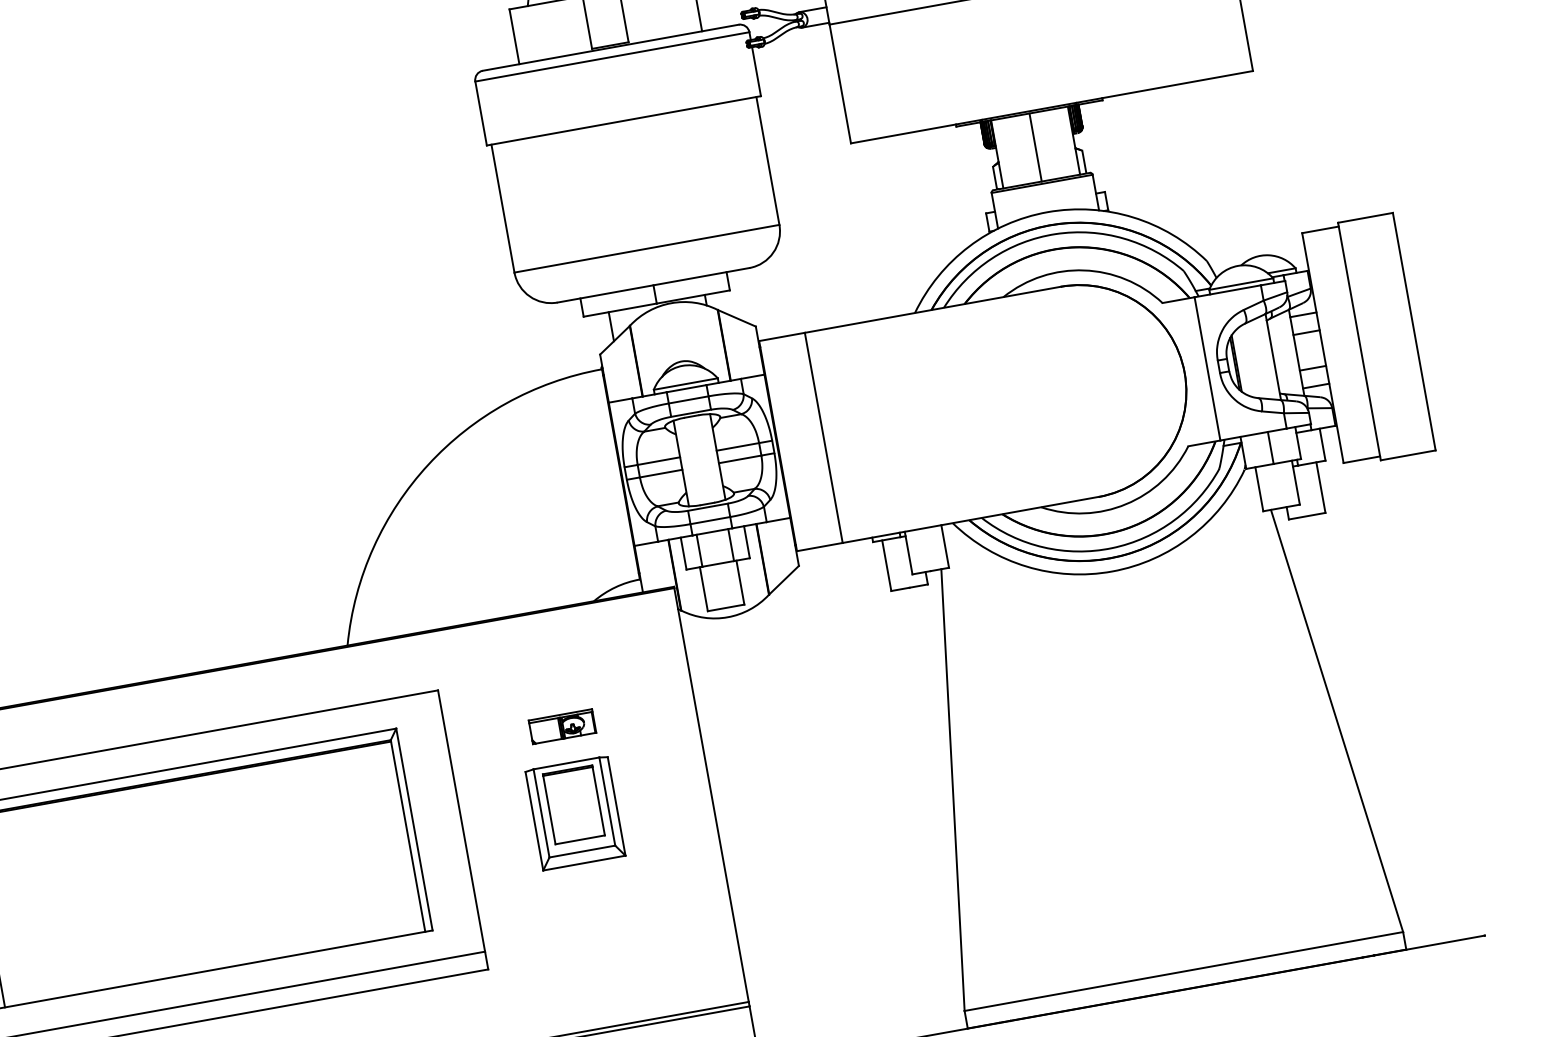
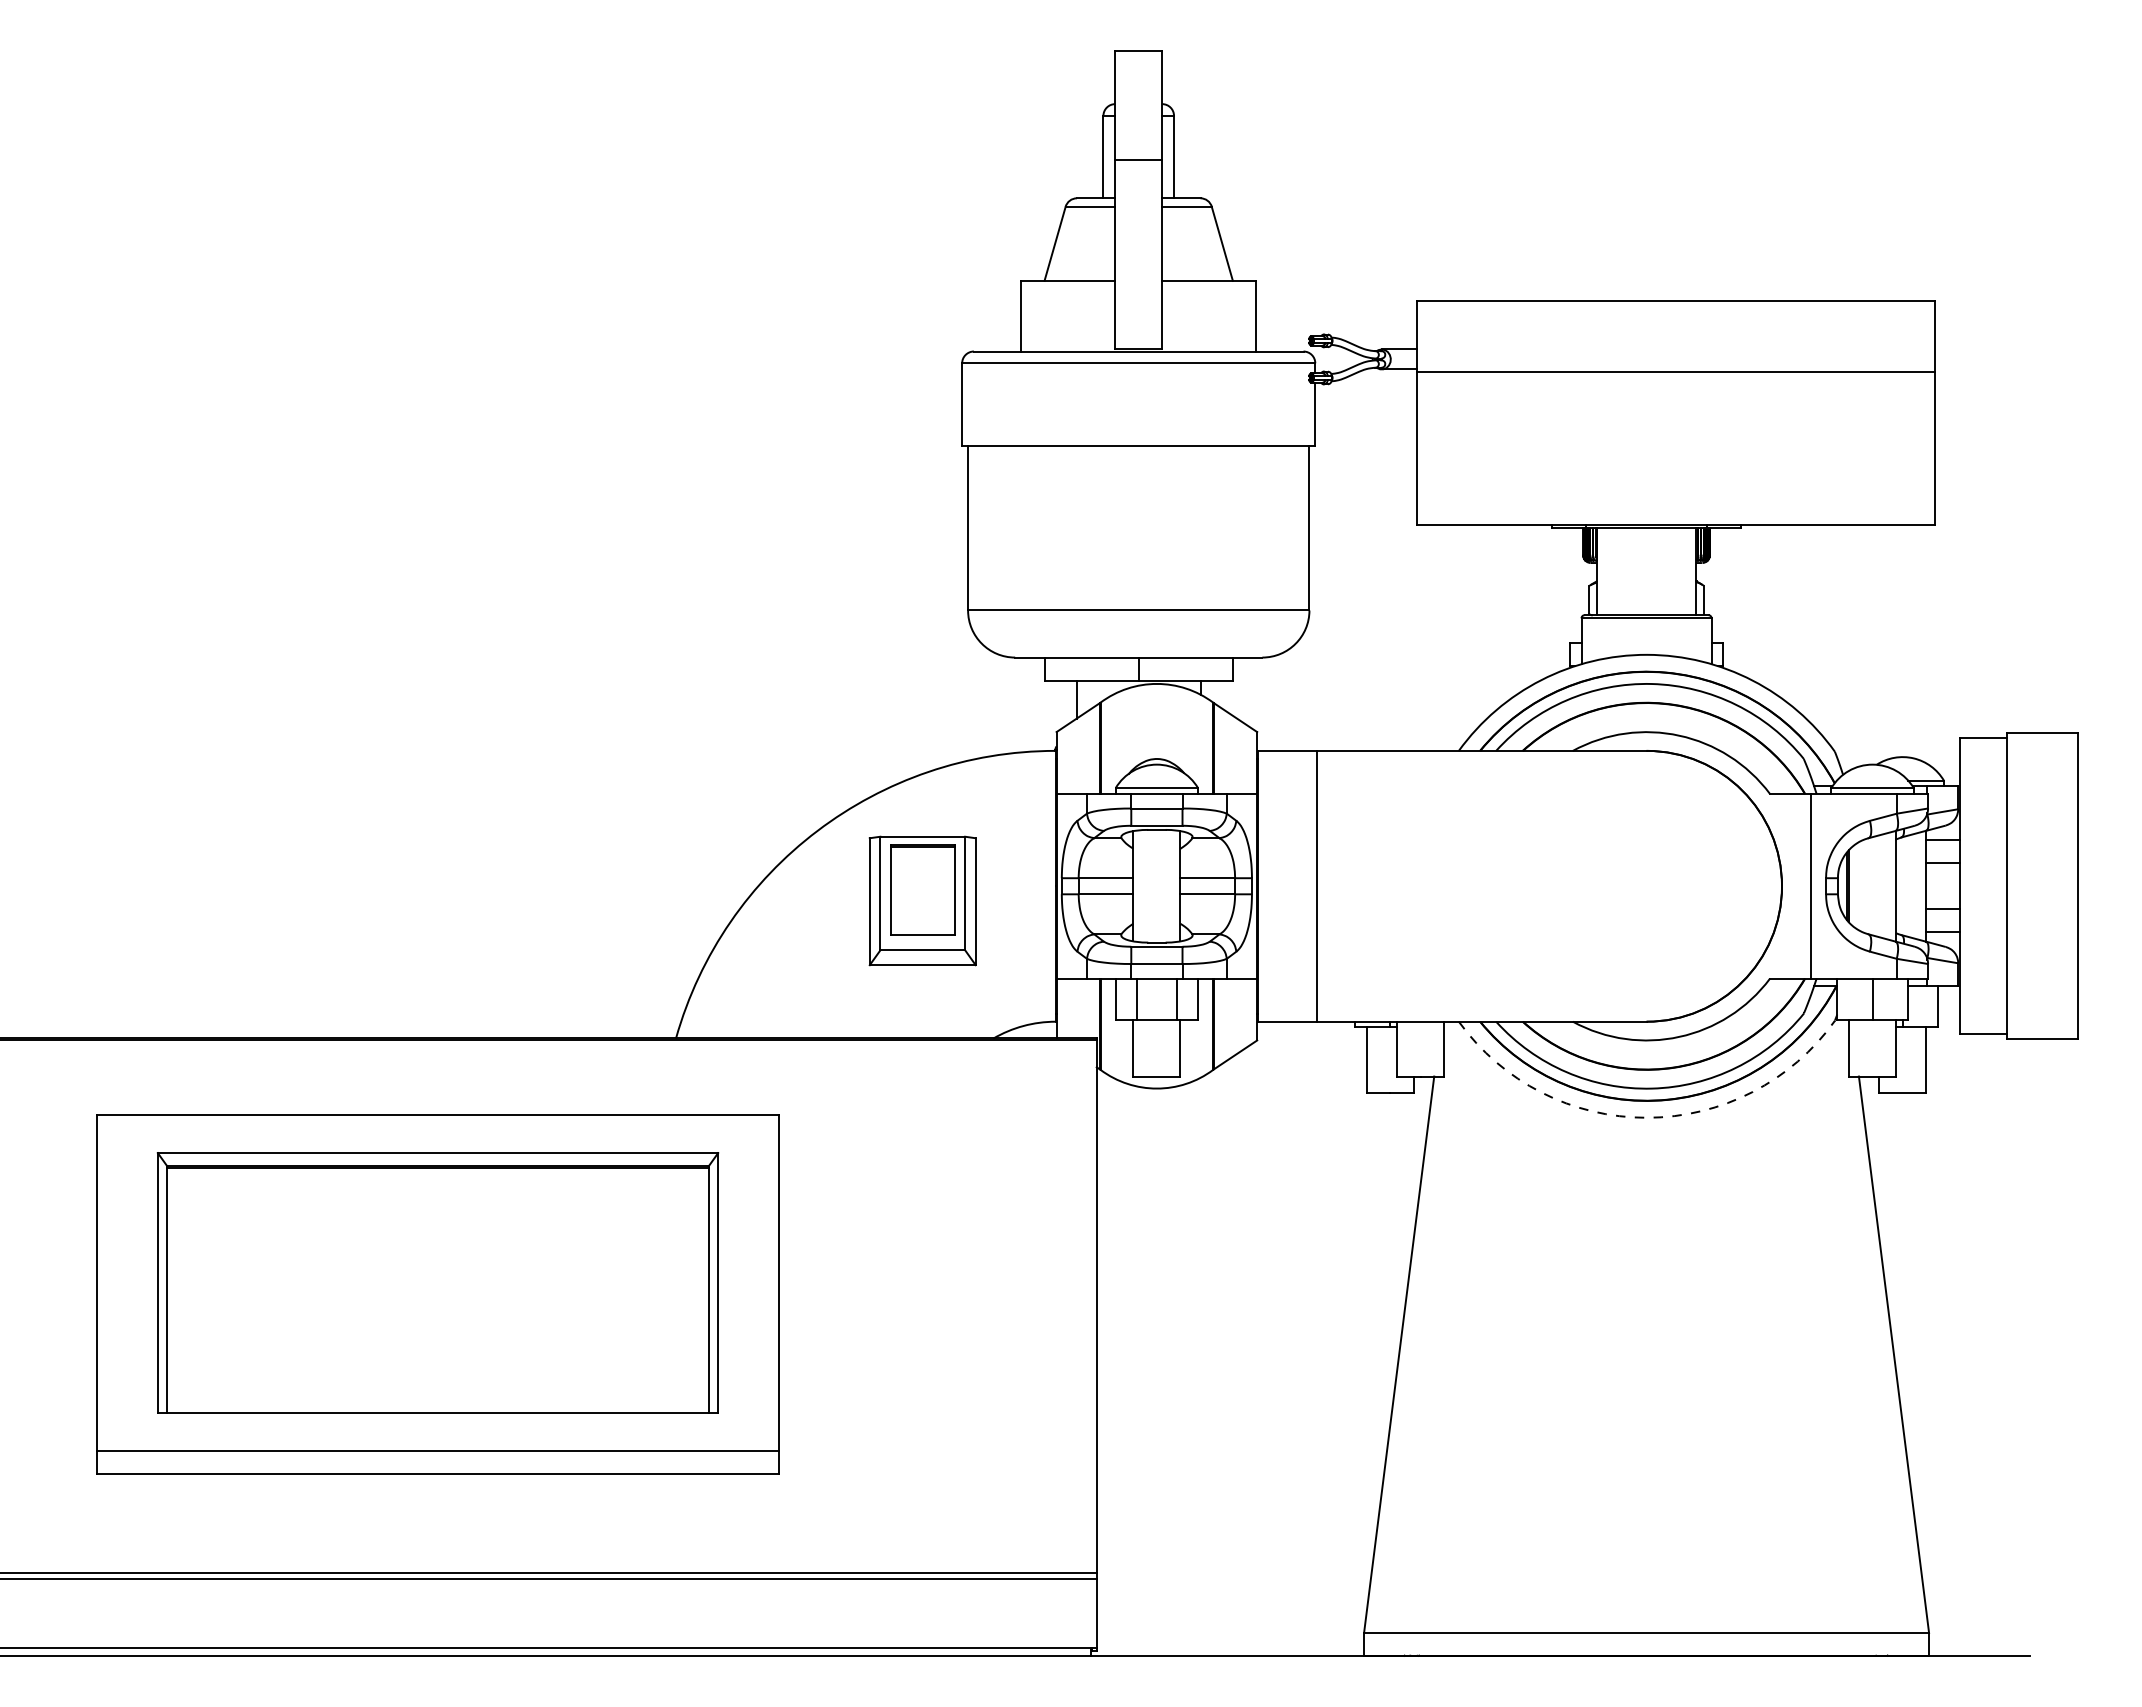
line: (1035, 147) -> (1646, 571), removed
arc: (1112, 571) -> (1647, 1117), solid -> dashed
part: (562, 727) -> (925, 1188), removed
part: (575, 812) -> (922, 900), moved

